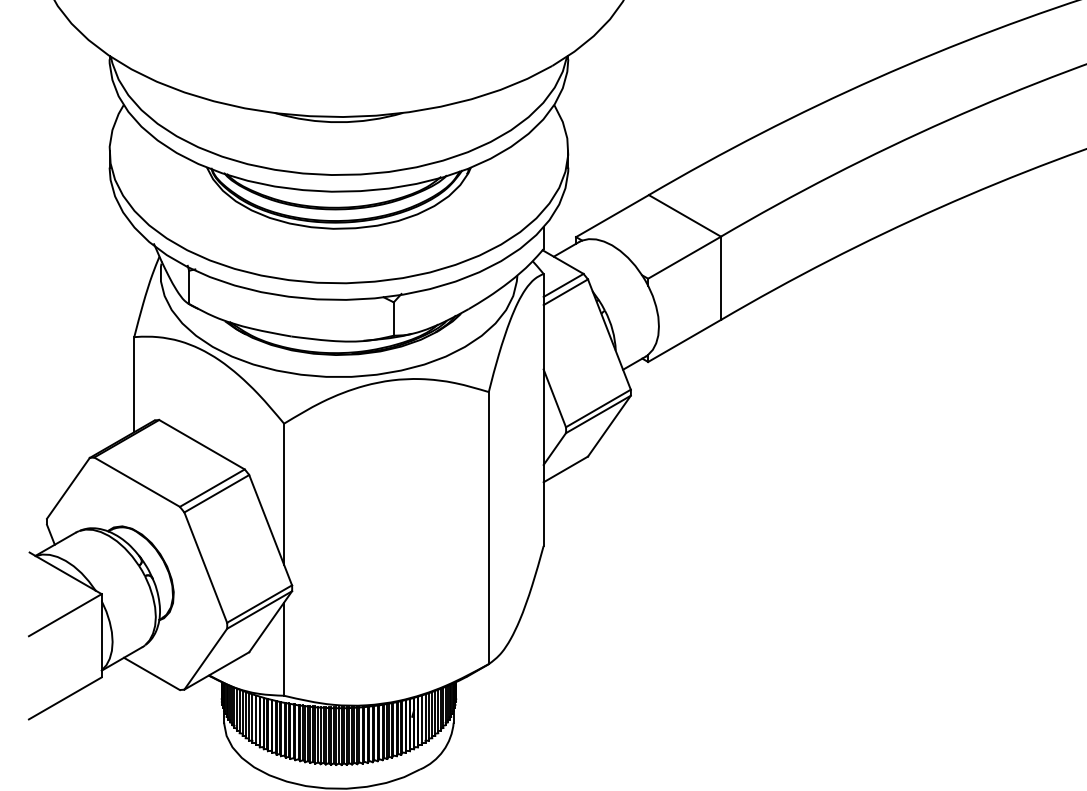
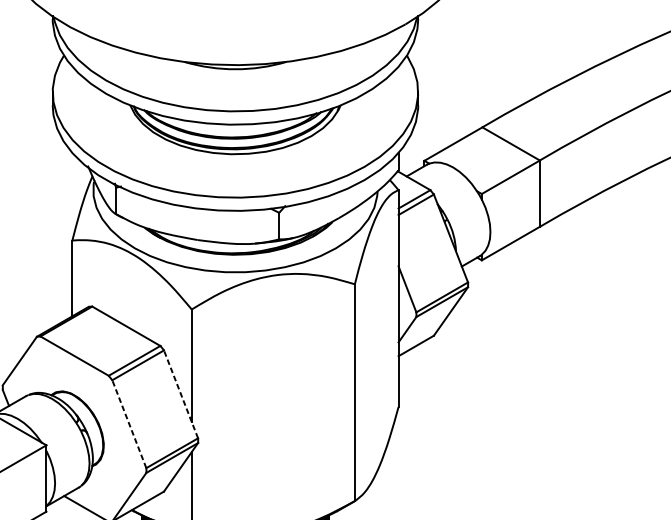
line: (270, 529) -> (180, 393), solid -> dashed
line: (205, 567) -> (129, 424), solid -> dashed

